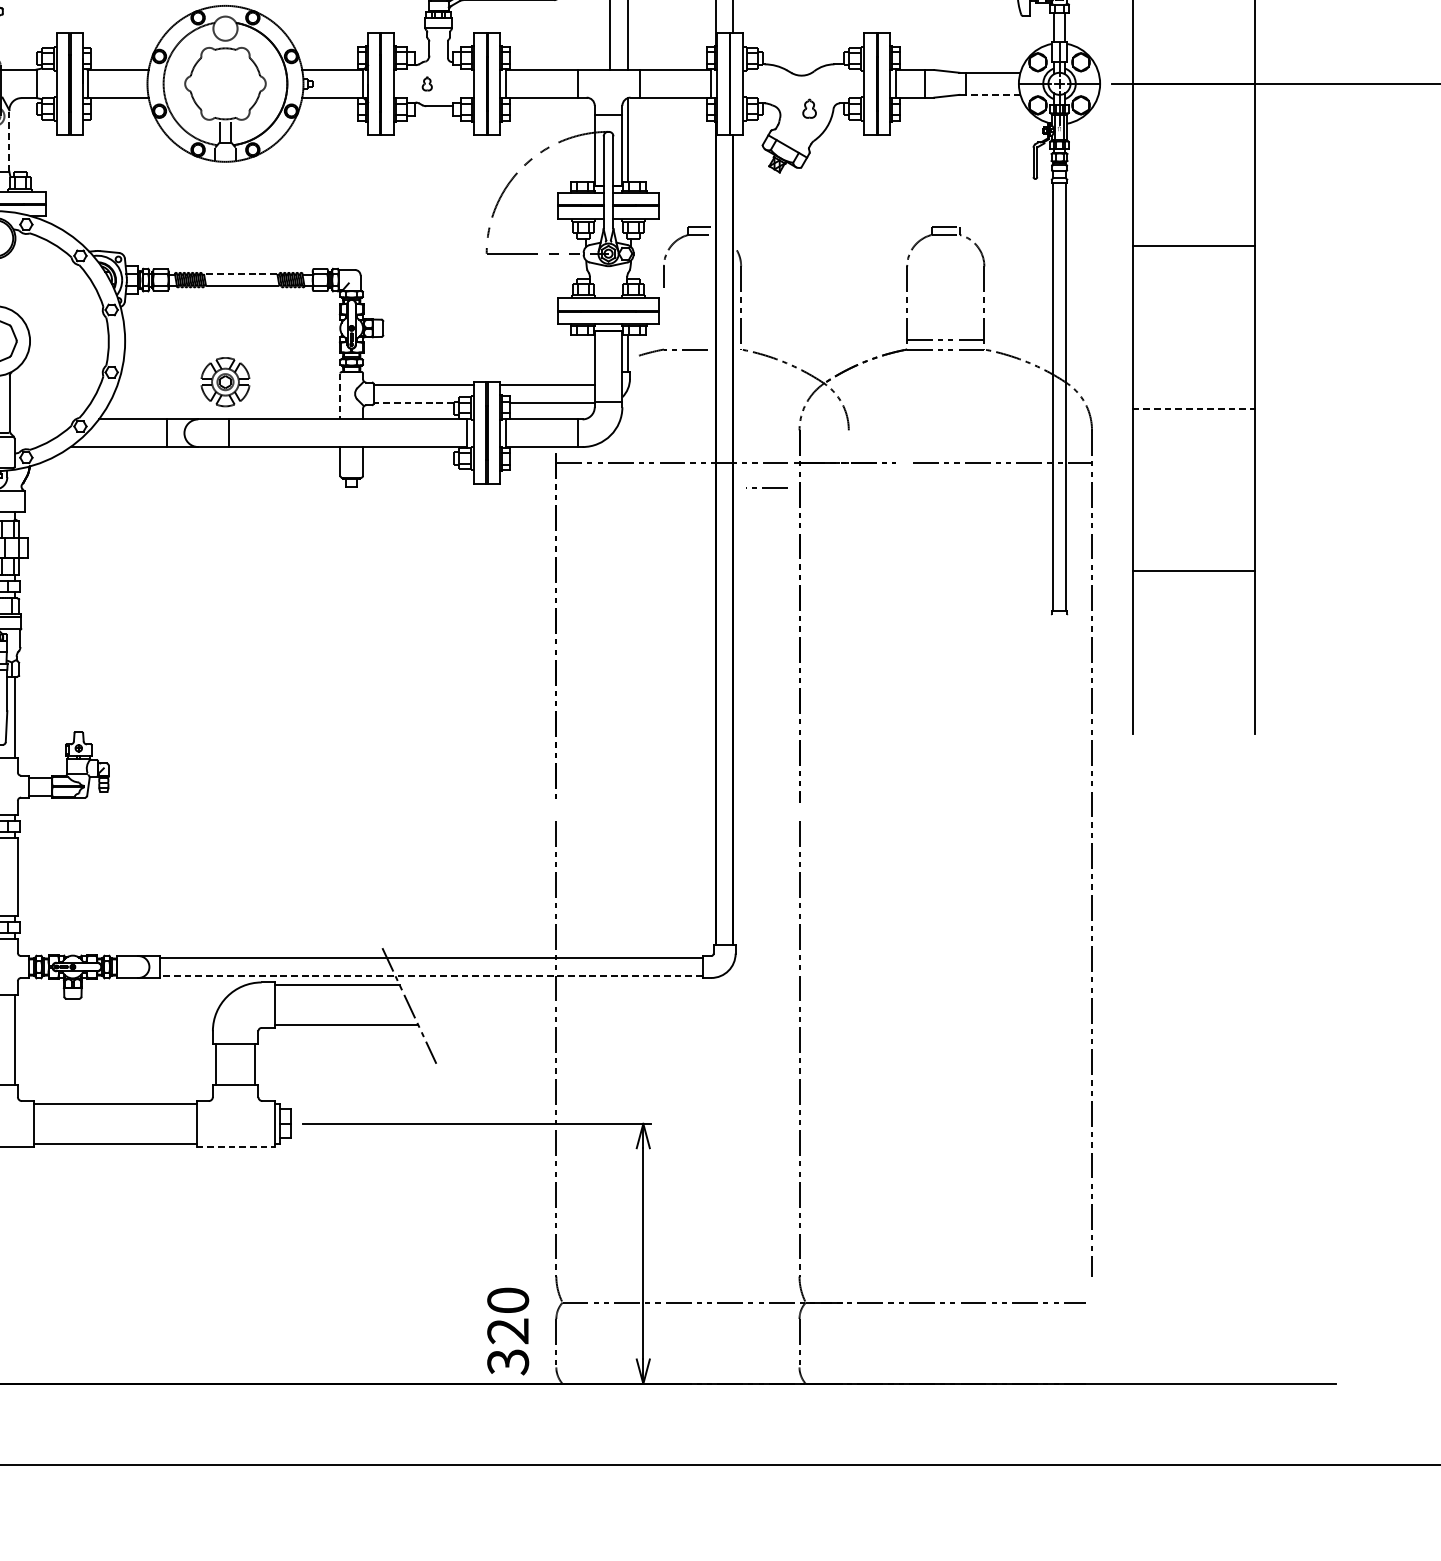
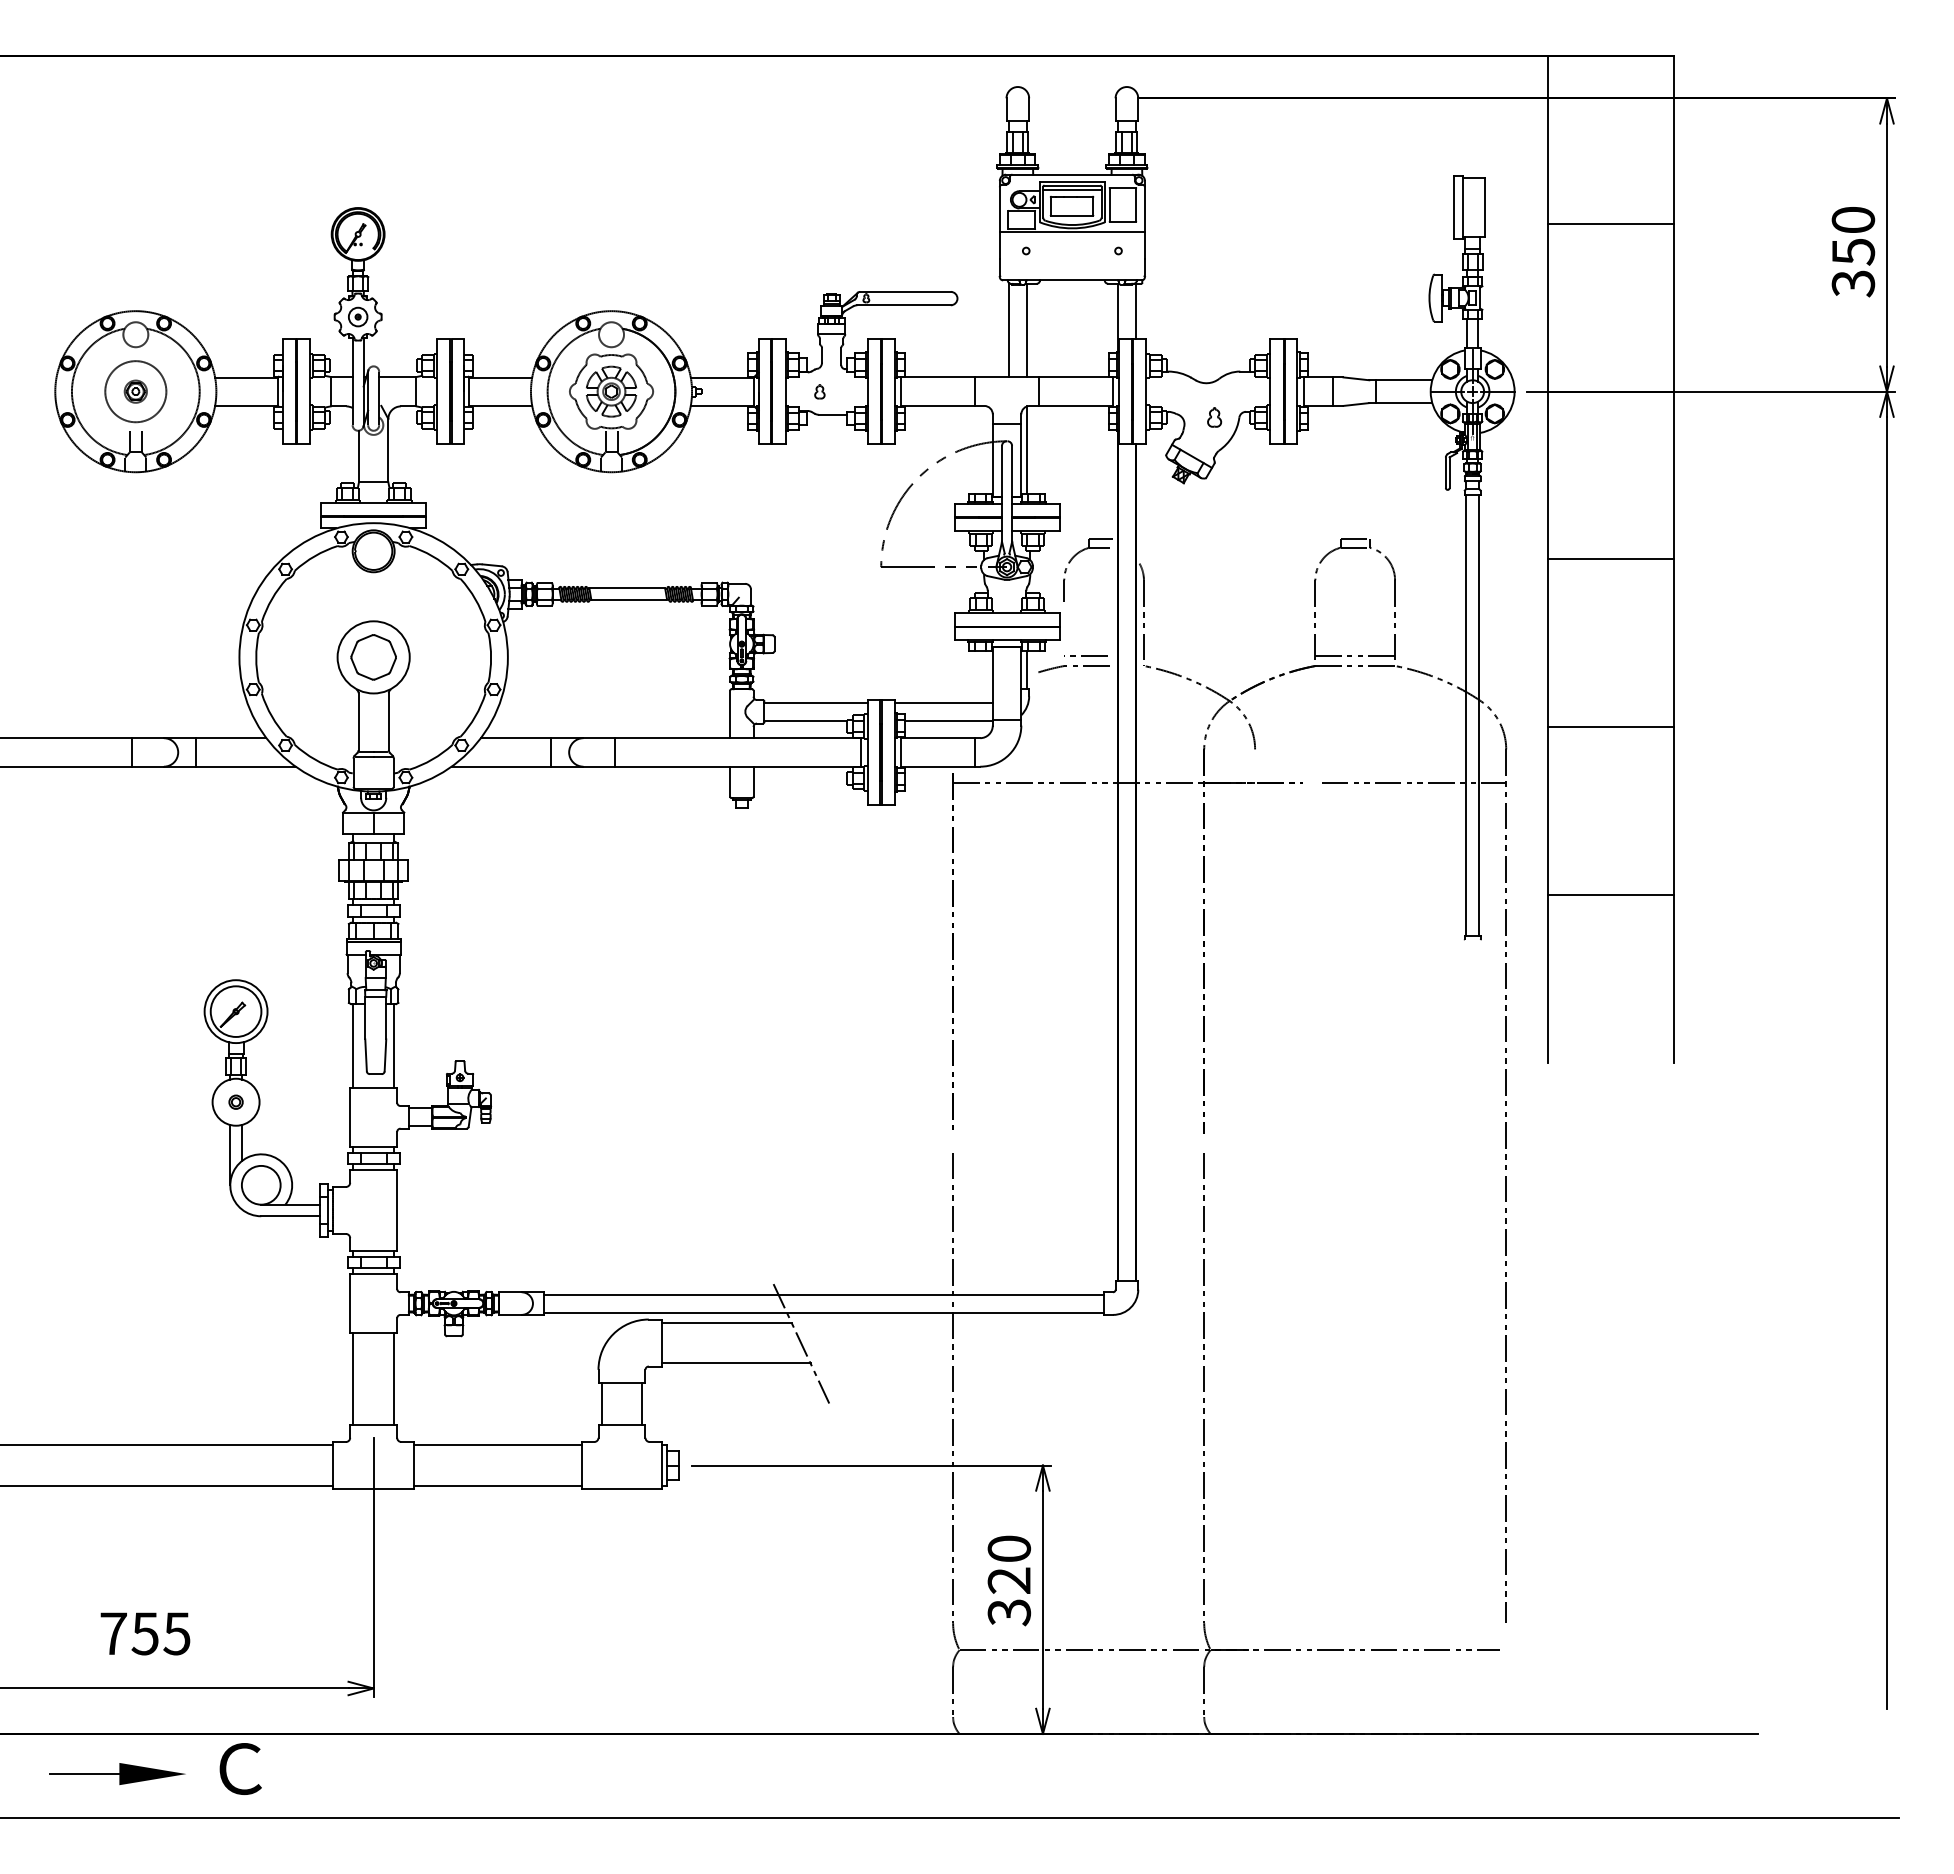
line: (992, 95) -> (1403, 403), dashed -> solid
line: (9, 140) -> (388, 450), dashed -> solid
line: (240, 274) -> (626, 588), dashed -> solid
part: (225, 381) -> (611, 391), moved
line: (340, 396) -> (730, 714), dashed -> solid
line: (413, 402) -> (805, 720), dashed -> solid
line: (1193, 409) -> (1611, 727), dashed -> solid
line: (766, 487) -> (1085, 655), moved
line: (431, 975) -> (824, 1312), dashed -> solid
line: (236, 1147) -> (622, 1489), dashed -> solid
text: (507, 1331) -> (1008, 1580), moved

